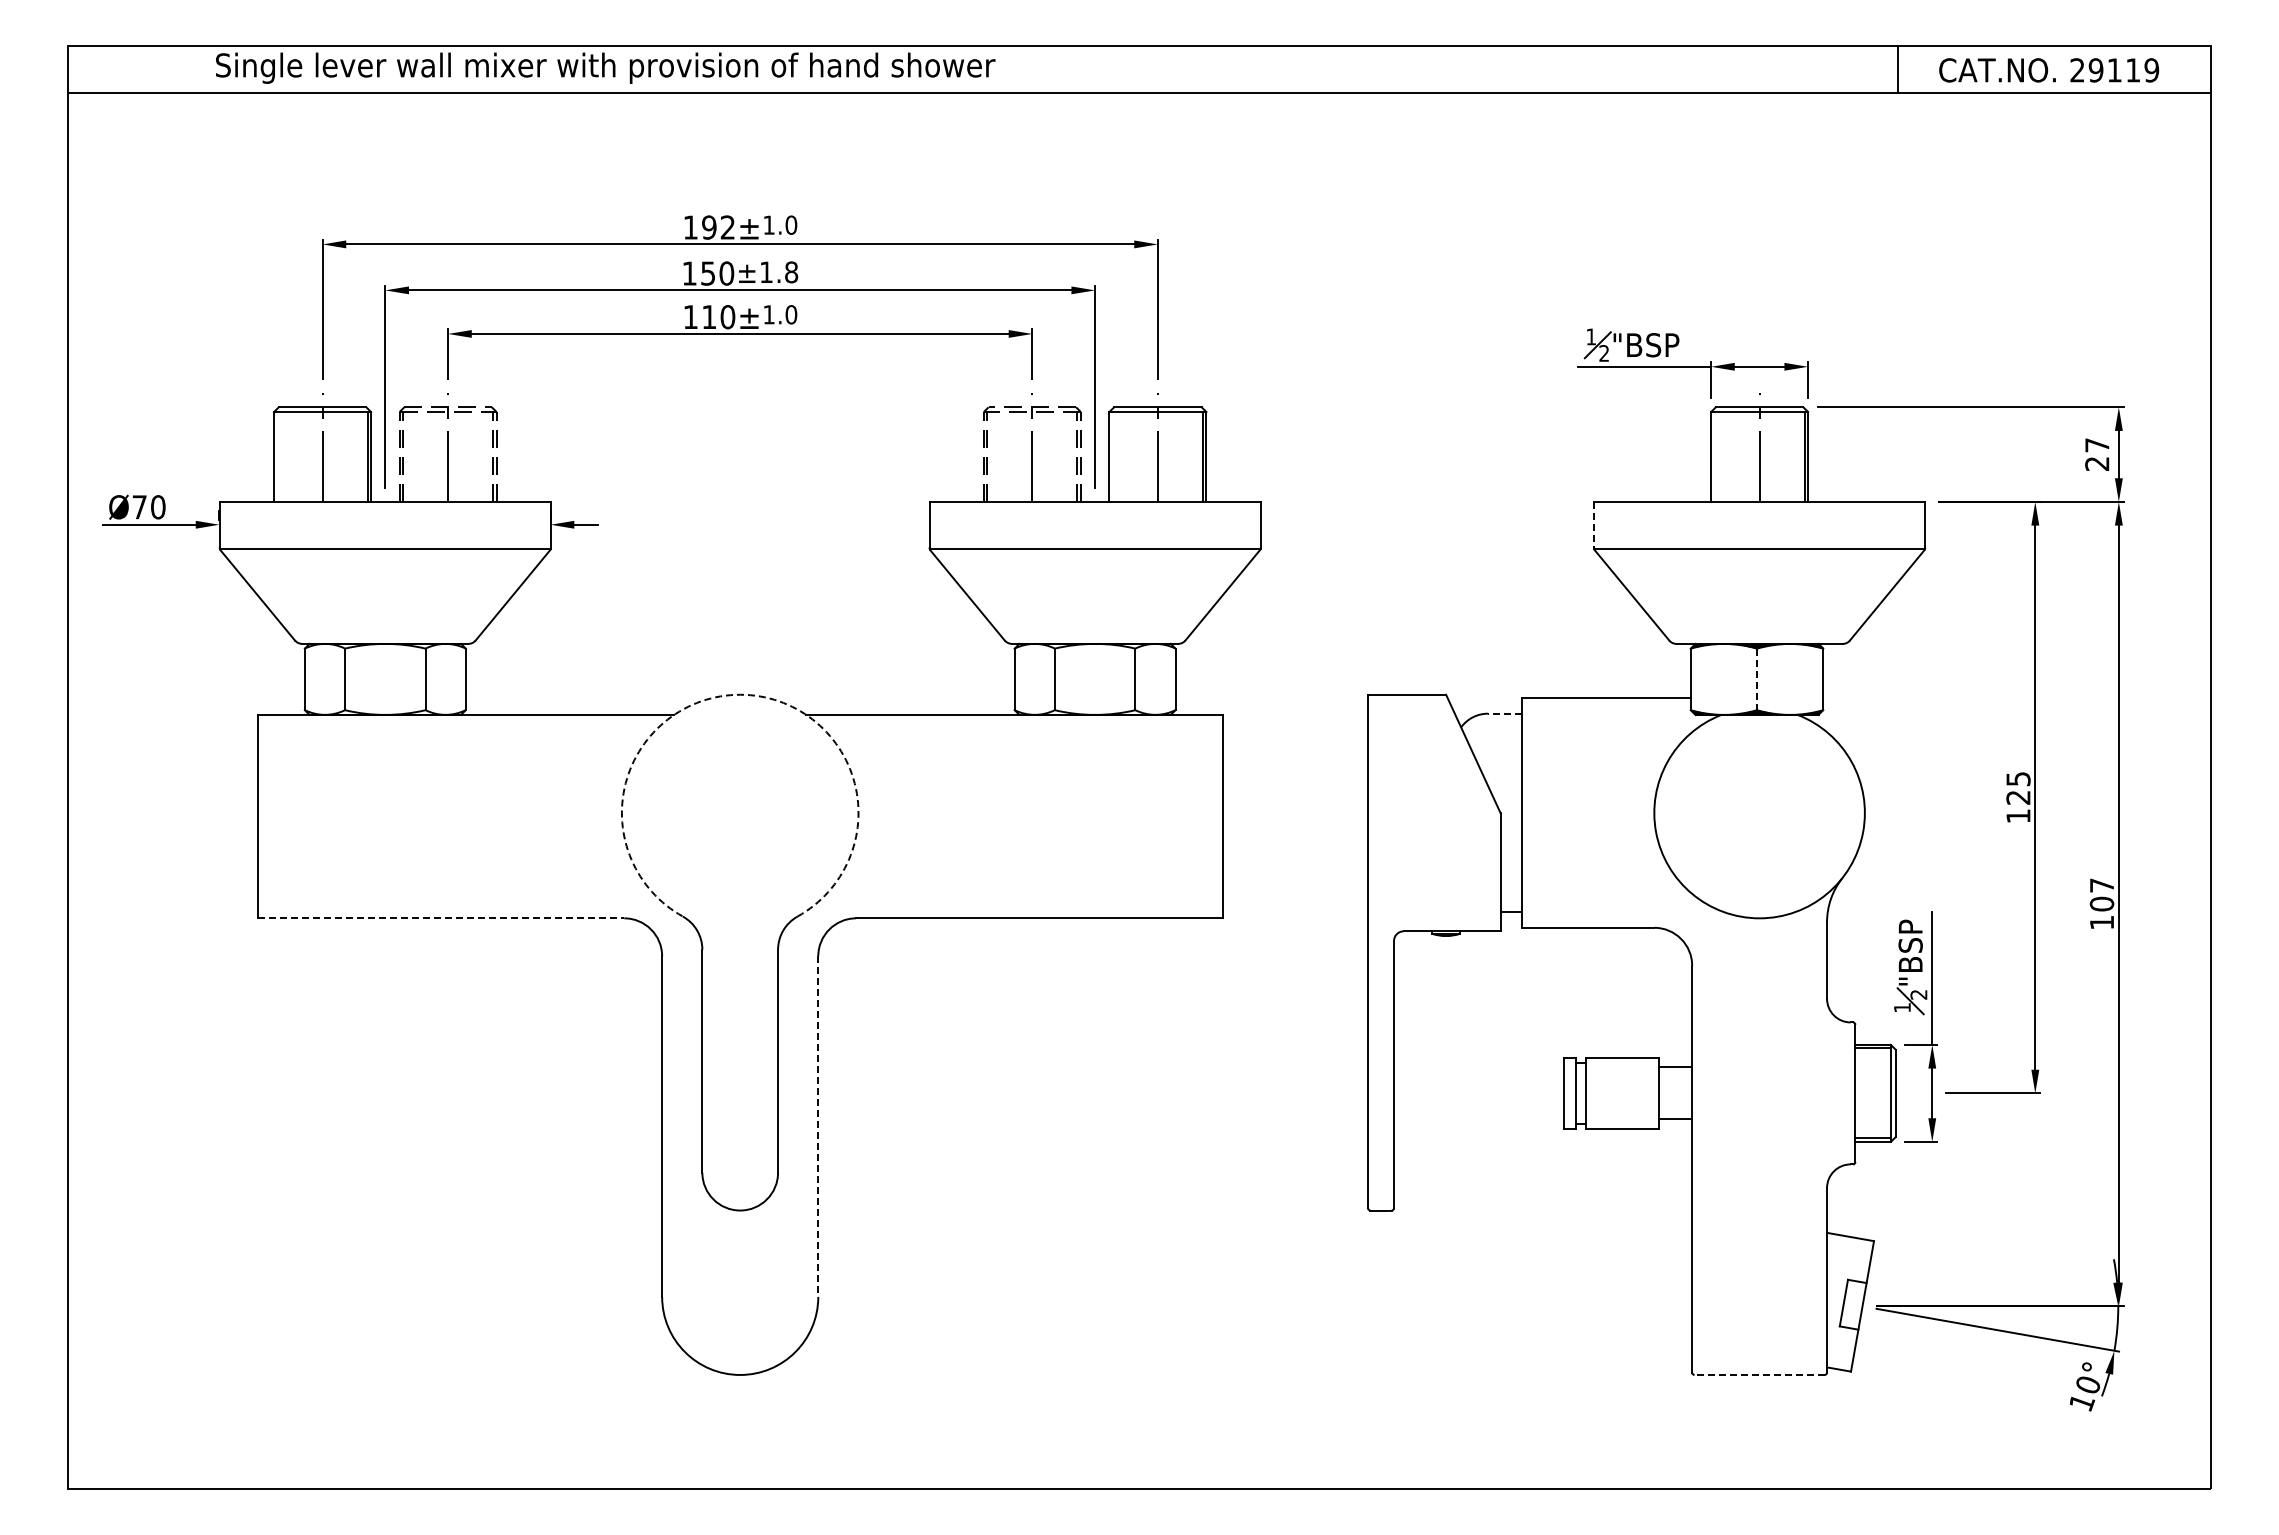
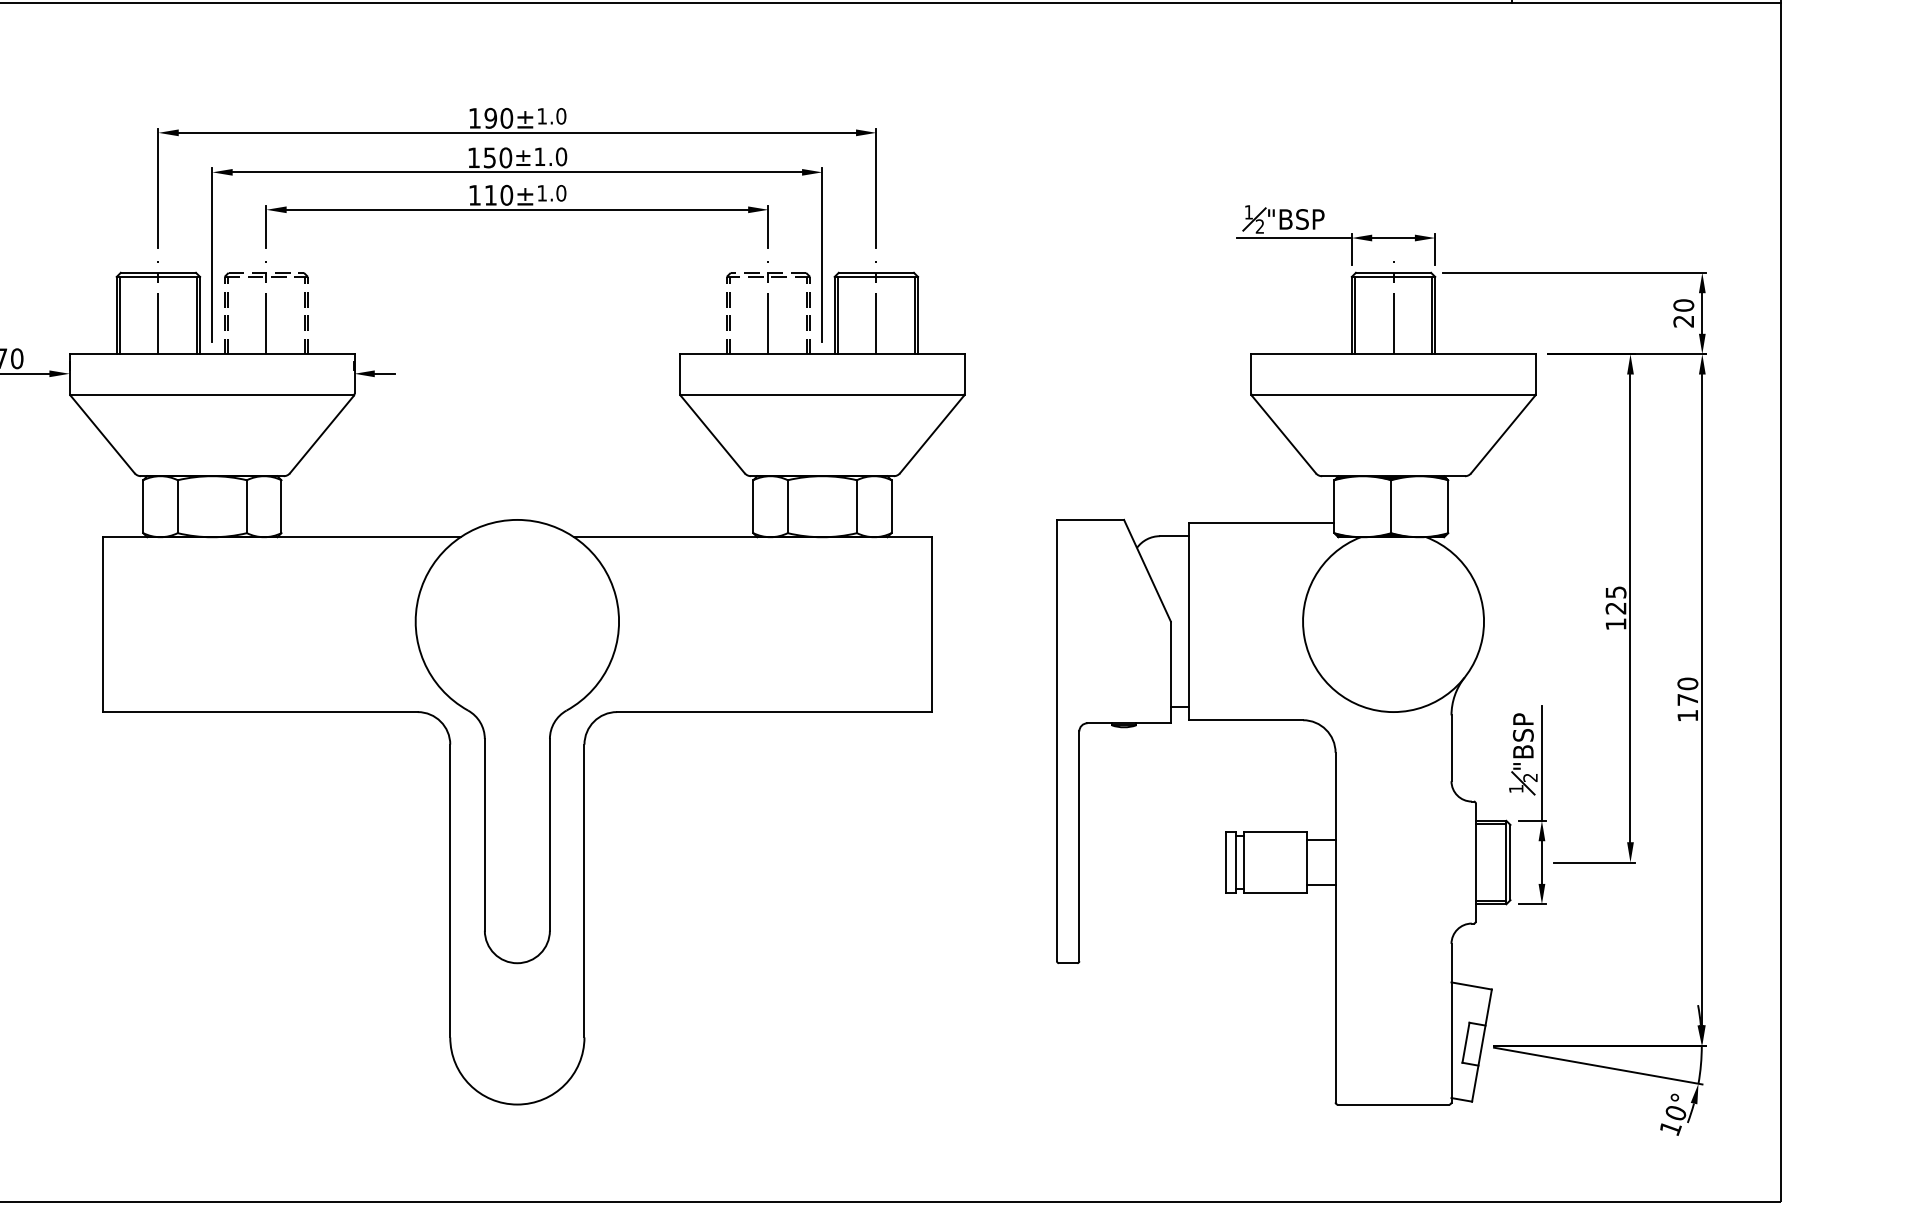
text: (727, 227) -> (506, 118), 192± -> 190±
text: (791, 272) -> (561, 156), ±1.8 -> ±1.0
text: (2097, 445) -> (1683, 305), 27 -> 20
line: (277, 456) -> (119, 315), added
line: (1112, 456) -> (837, 315), added
line: (1714, 456) -> (1354, 315), added
line: (1593, 524) -> (1250, 373), dashed -> solid
line: (1757, 679) -> (1391, 506), dashed -> solid
arc: (740, 694) -> (517, 519), dashed -> solid
line: (1504, 713) -> (1174, 536), dashed -> solid
text: (2101, 894) -> (1687, 691), 107 -> 170
line: (441, 918) -> (260, 712), dashed -> solid
line: (818, 1127) -> (584, 891), dashed -> solid
line: (1759, 1374) -> (1393, 1104), dashed -> solid

